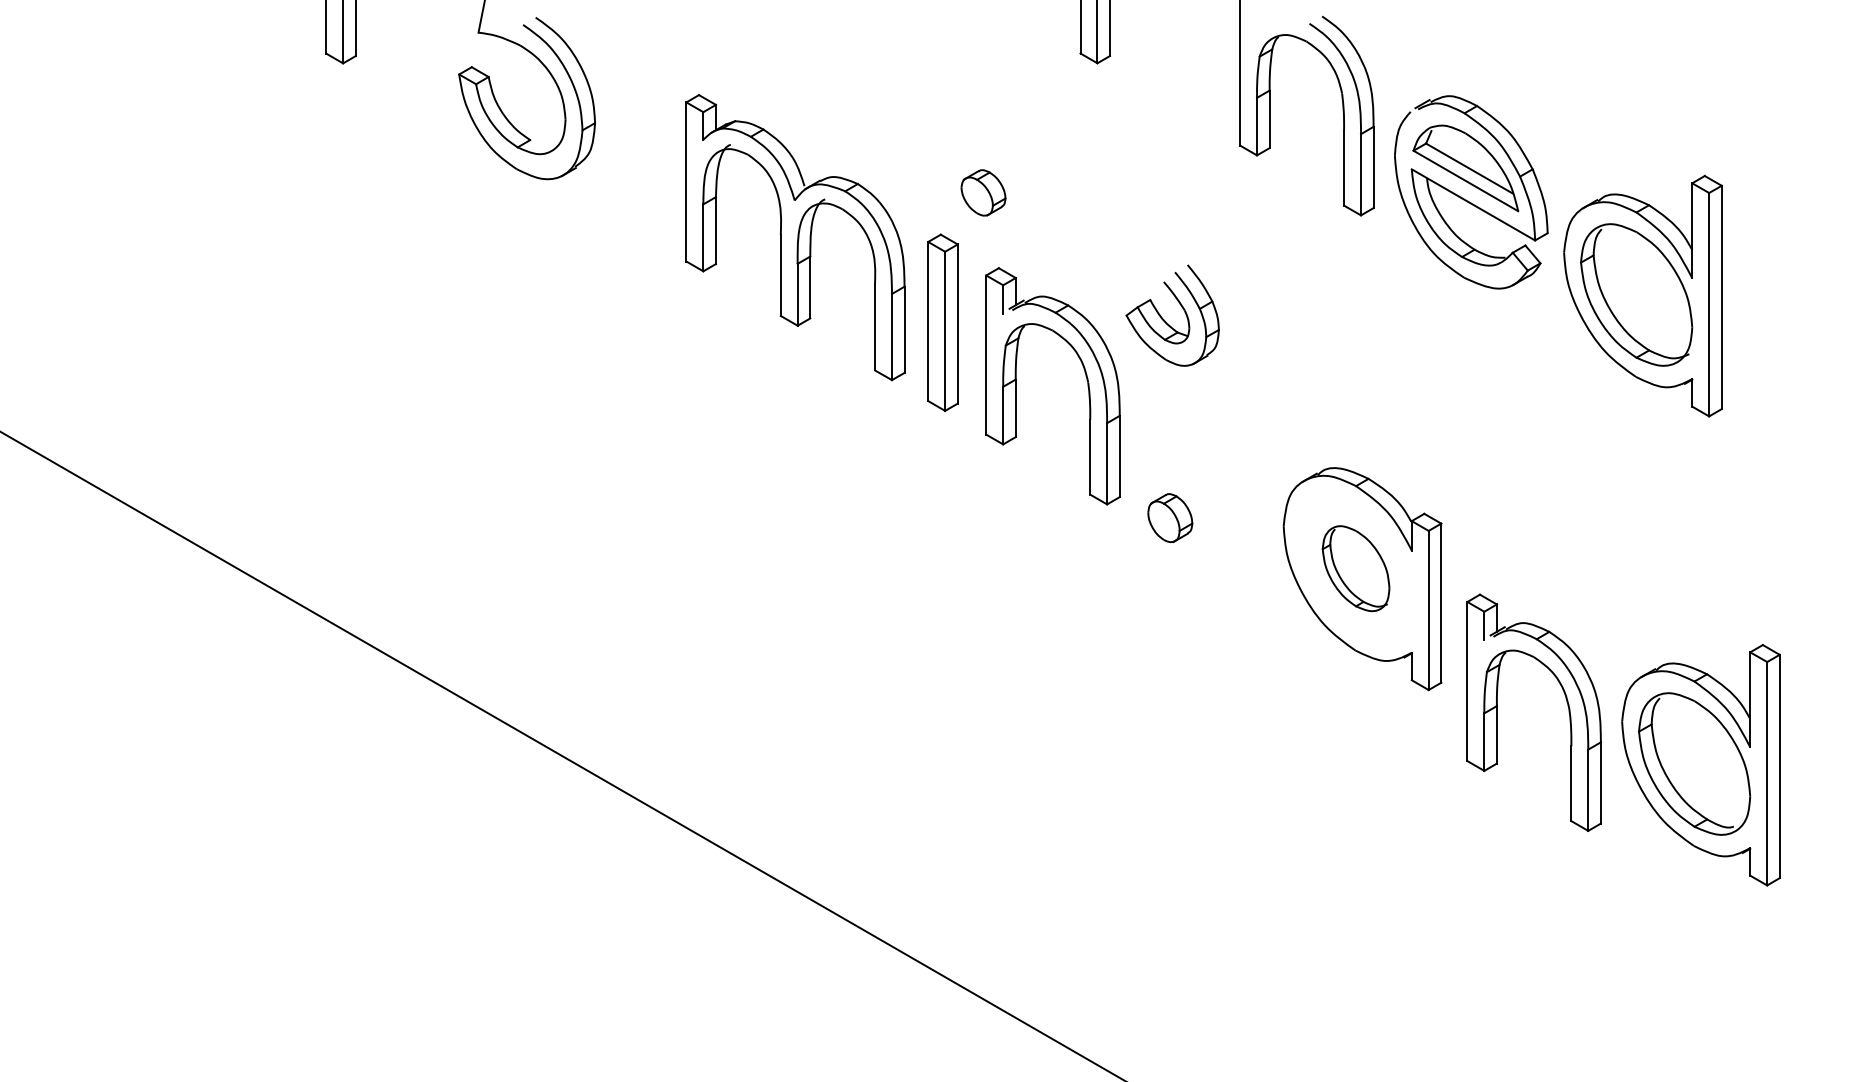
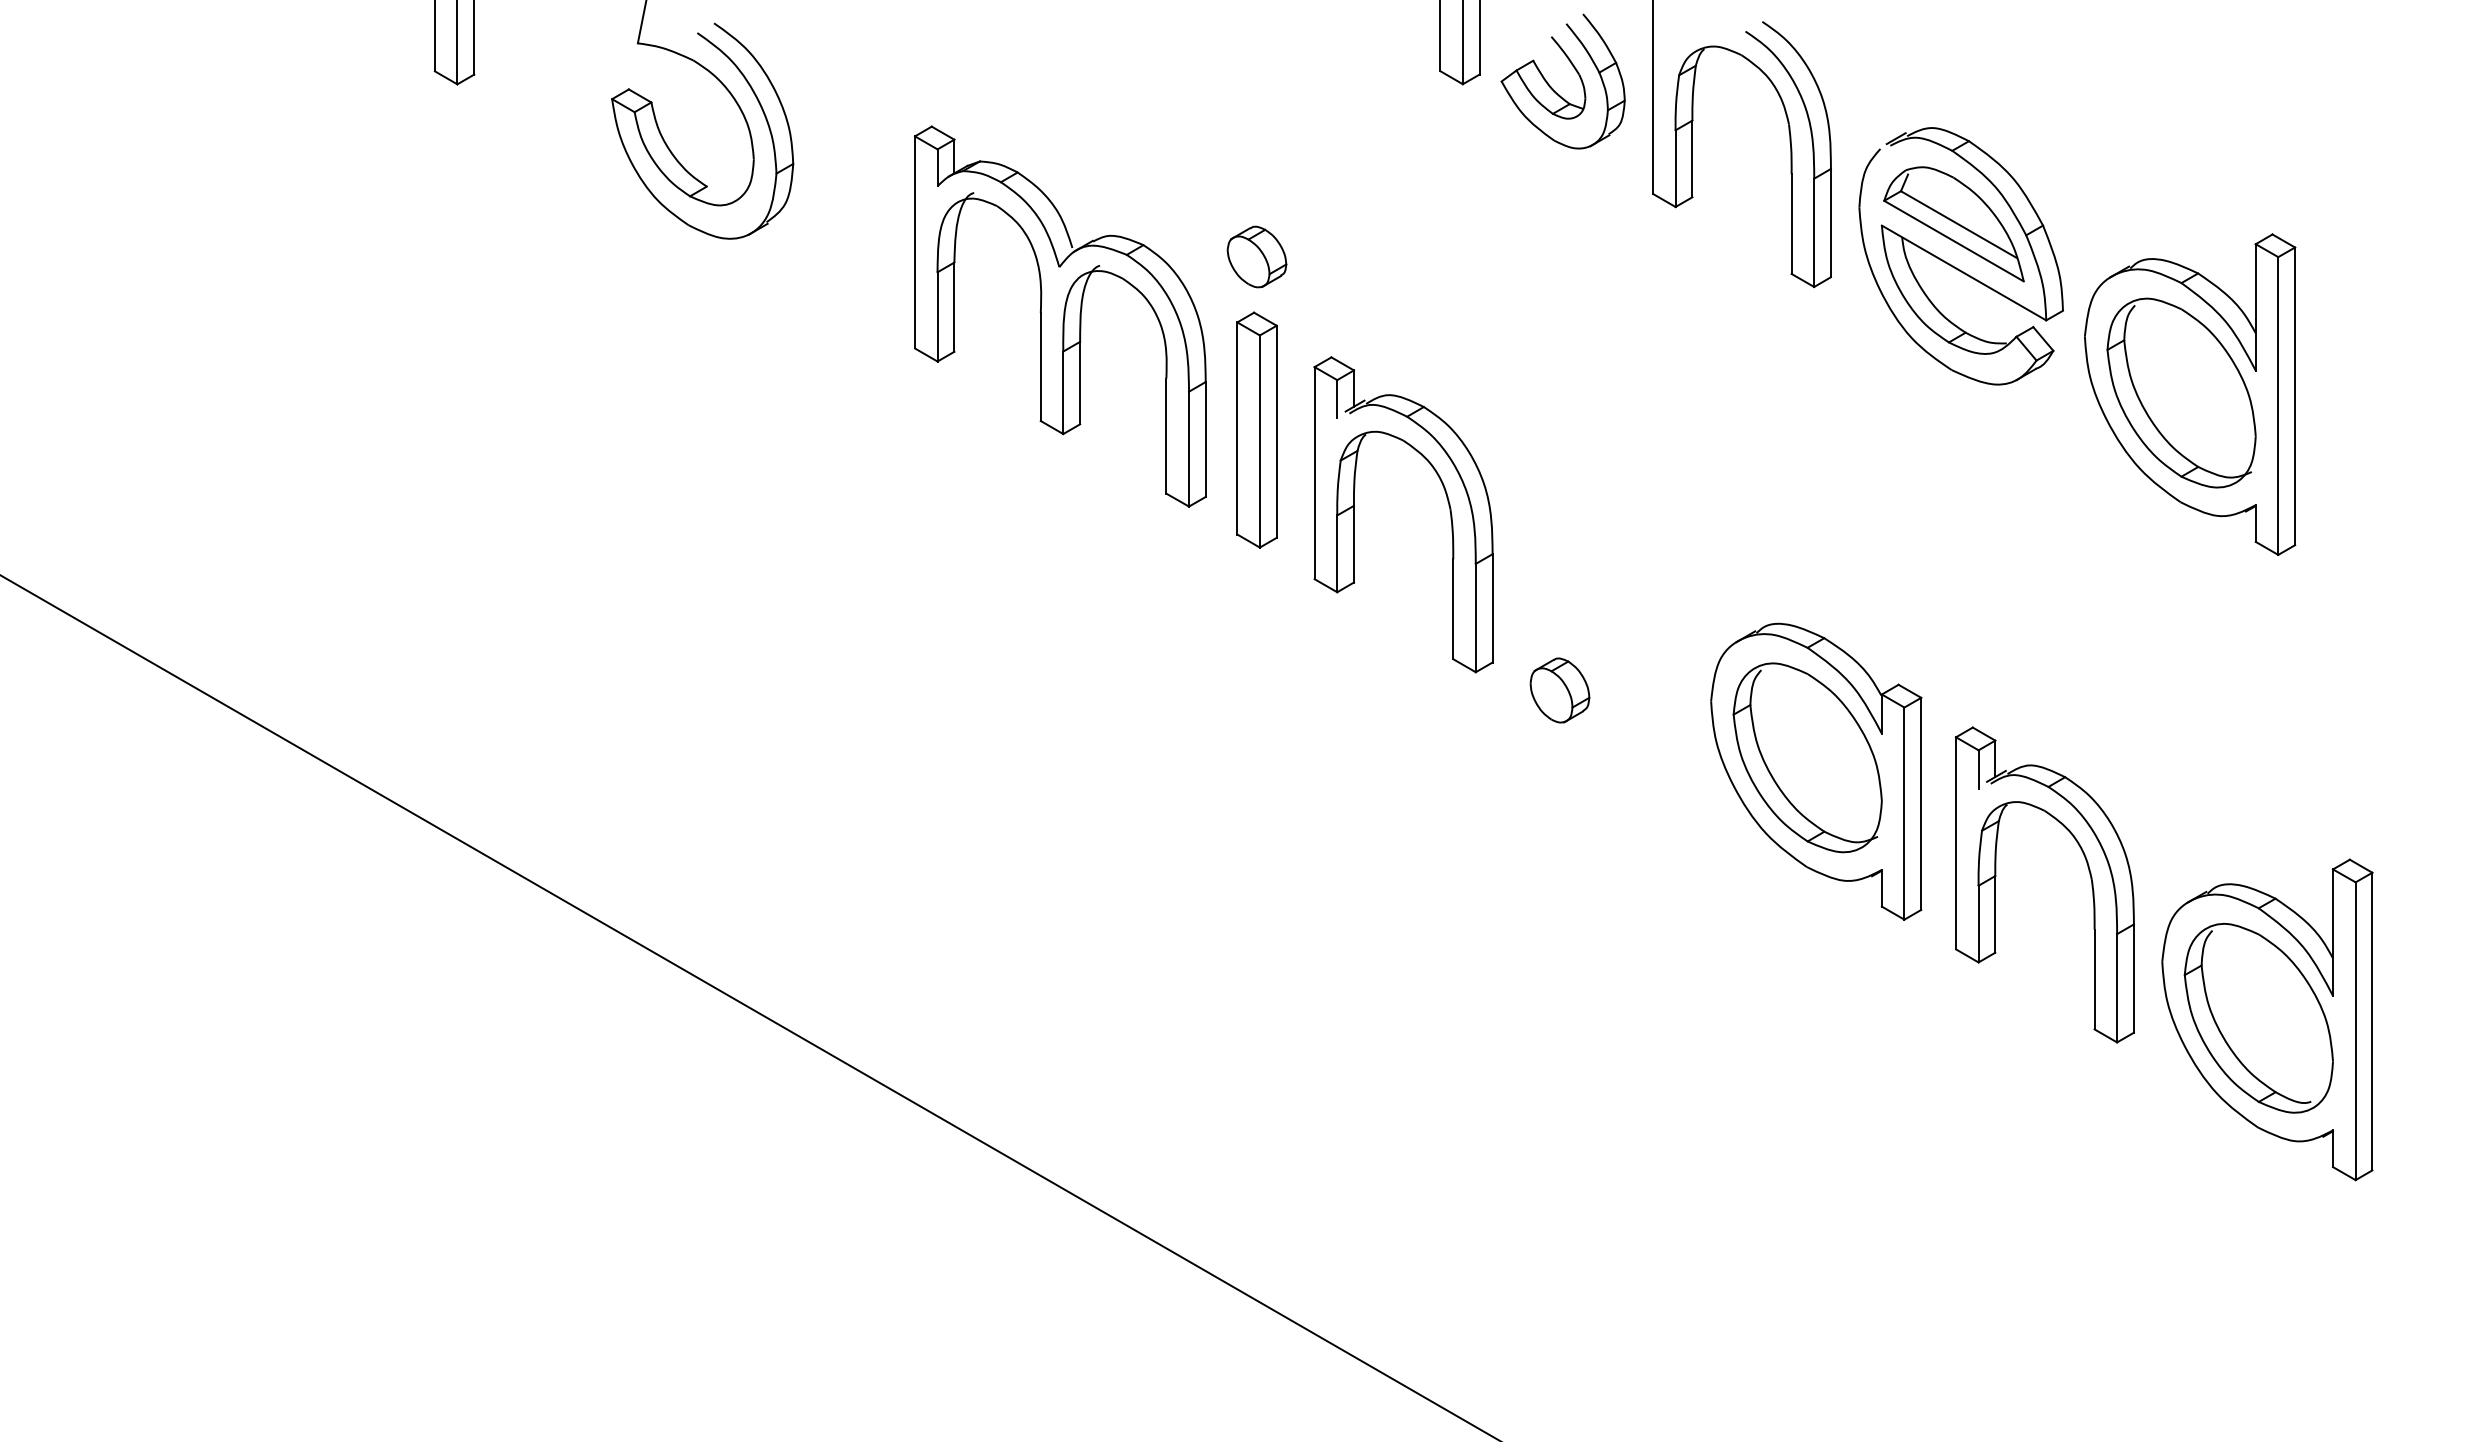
part: (983, 192) -> (1256, 256), moved
part: (1164, 320) -> (1552, 87), moved
part: (1355, 568) -> (1807, 757), size x1.67
part: (1566, 702) -> (2088, 871), moved

